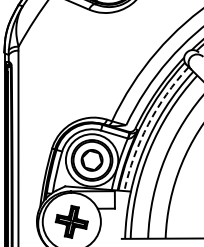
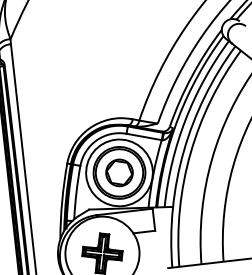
arc: (148, 124) -> (185, 119), dashed -> solid

